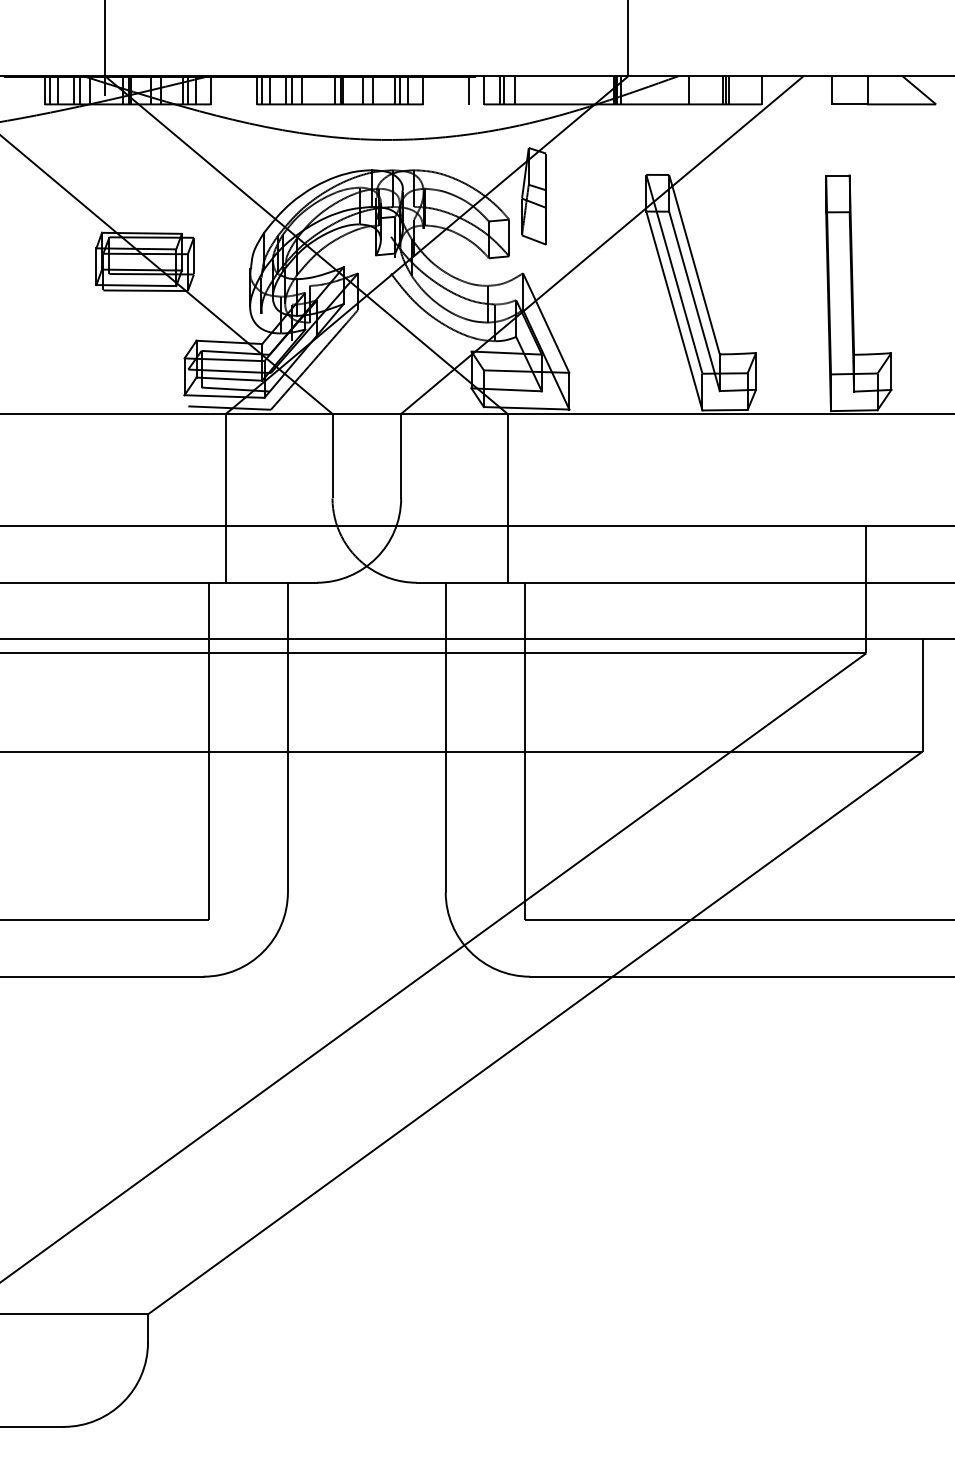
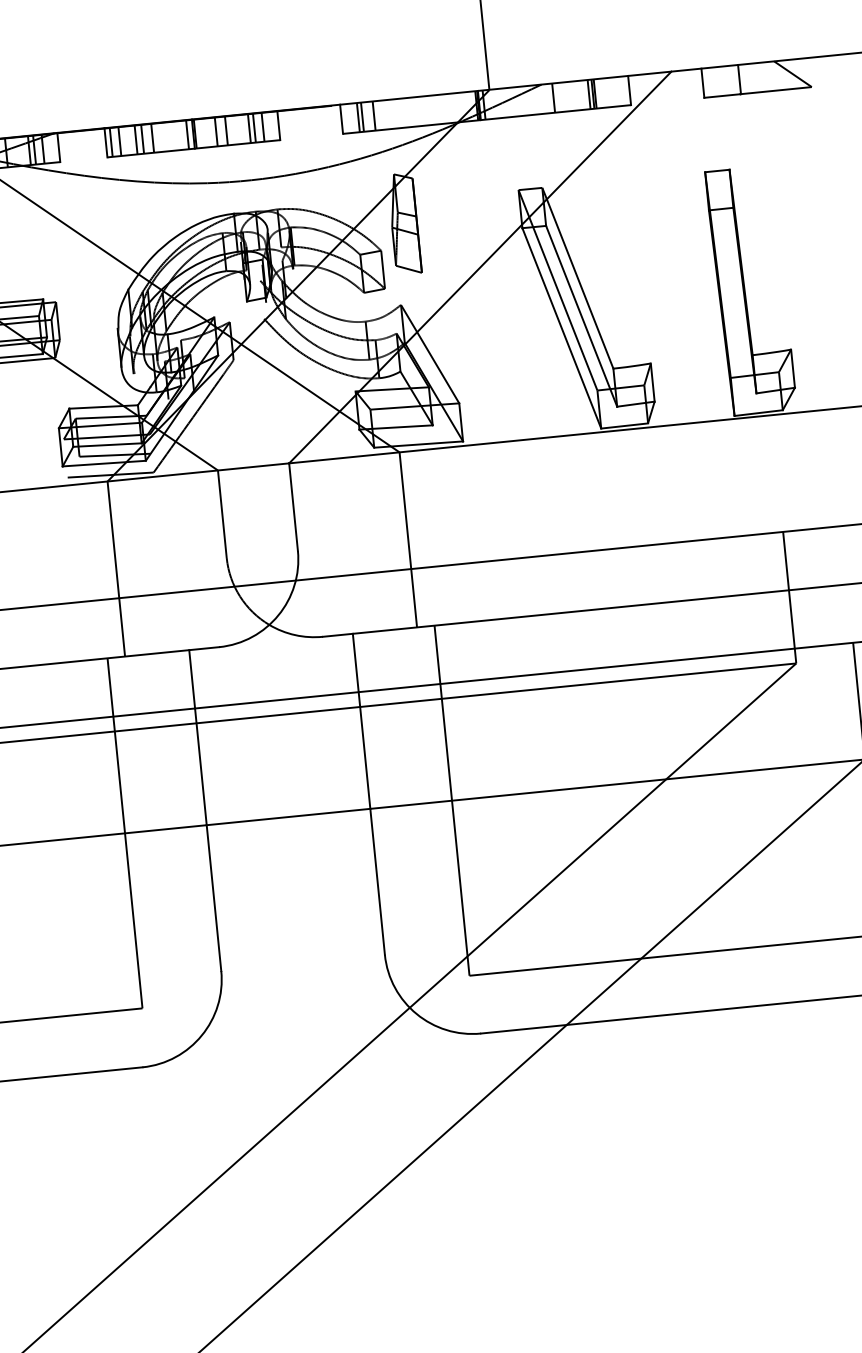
line: (468, 90) -> (325, 121), removed

